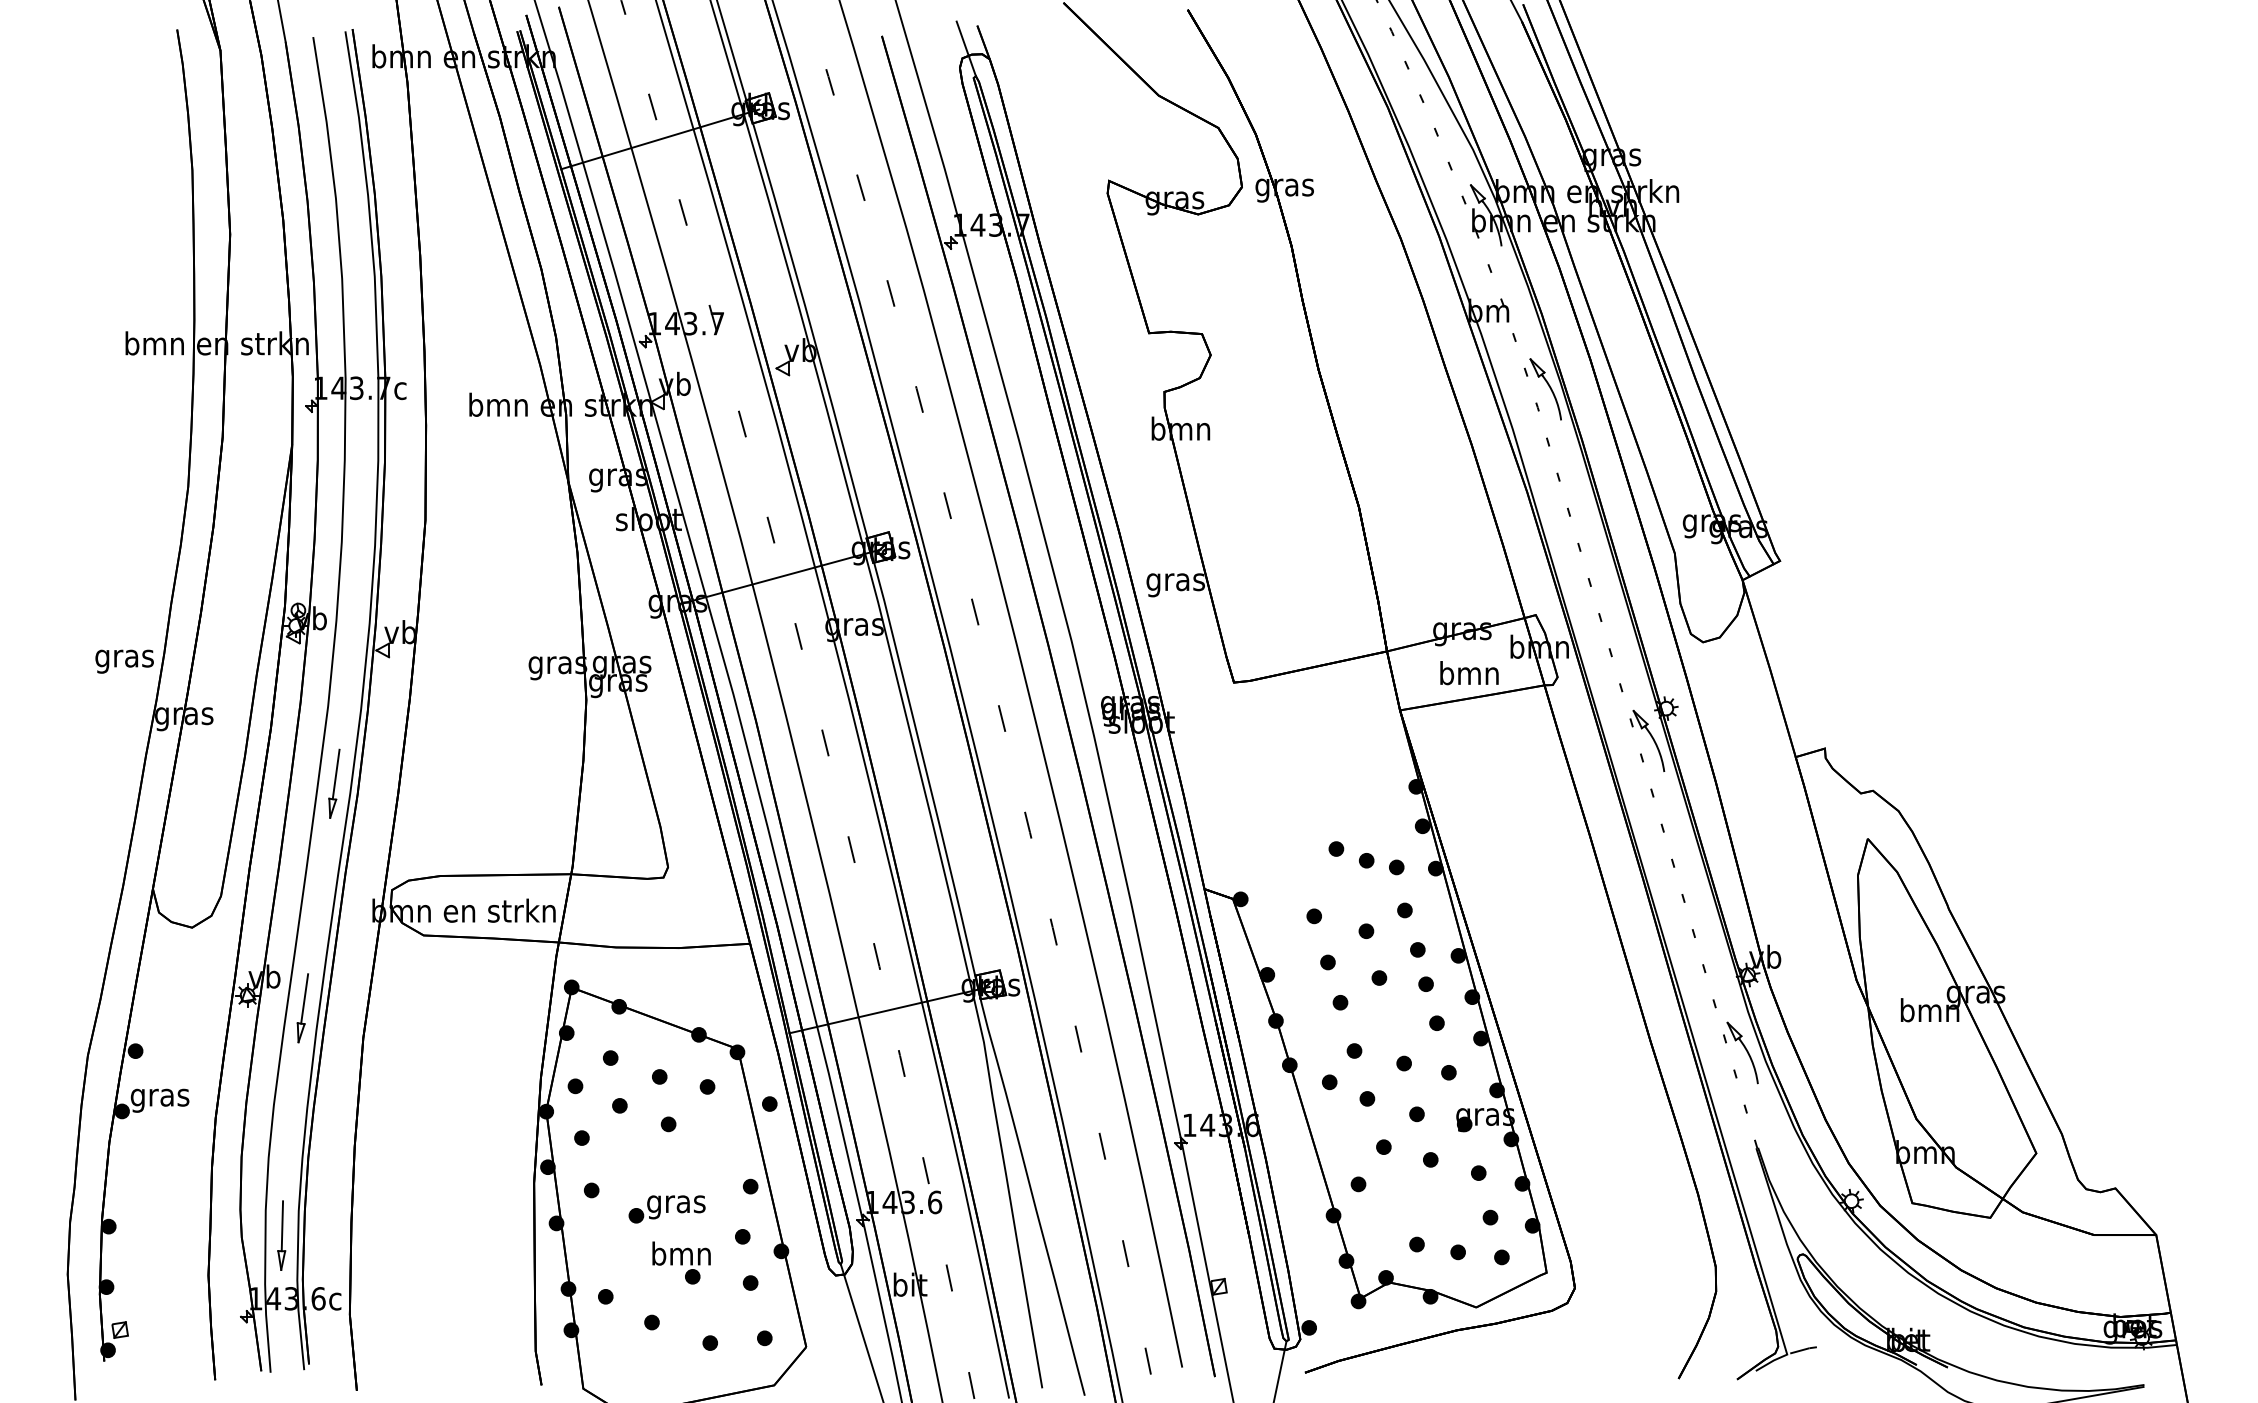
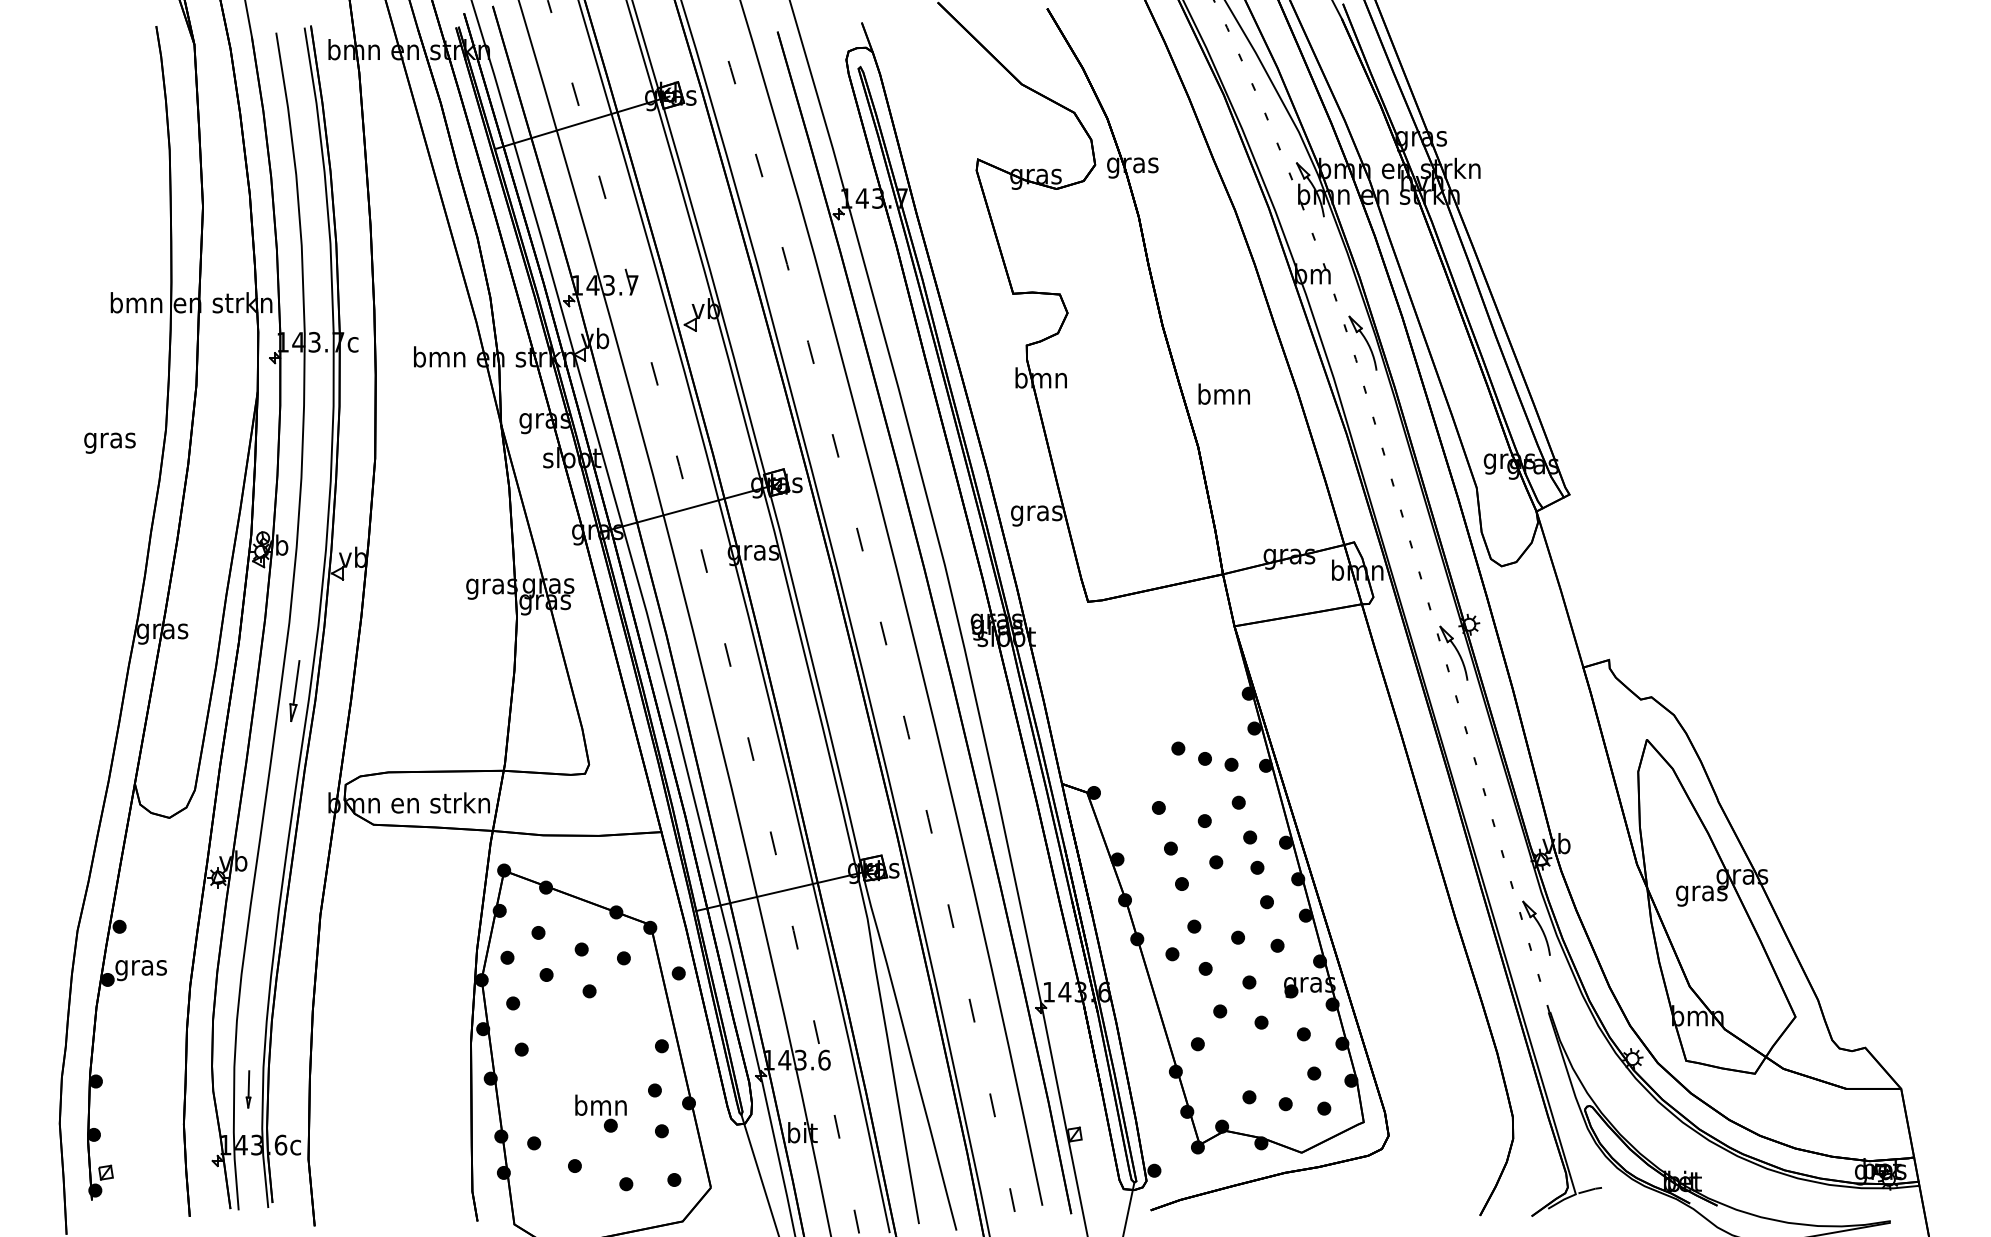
line: (965, 48) -> (851, 42), removed
text: (124, 661) -> (109, 443), moved
text: (1469, 673) -> (1224, 394), moved
part: (302, 1008) -> (266, 889), removed
text: (1929, 1013) -> (1701, 893), bmn -> gras
part: (666, 1209) -> (587, 1066), removed
part: (281, 1235) -> (248, 1089), size x0.6

